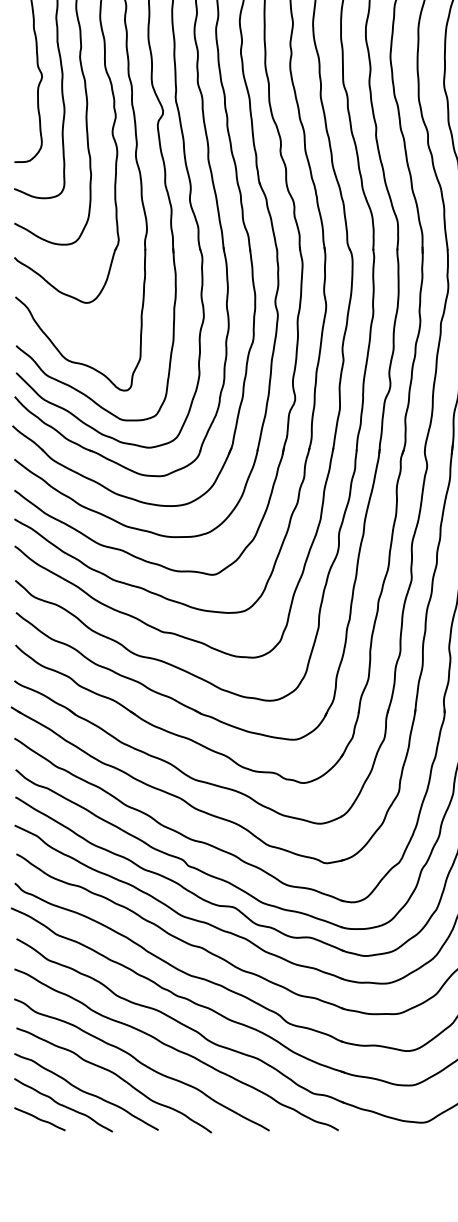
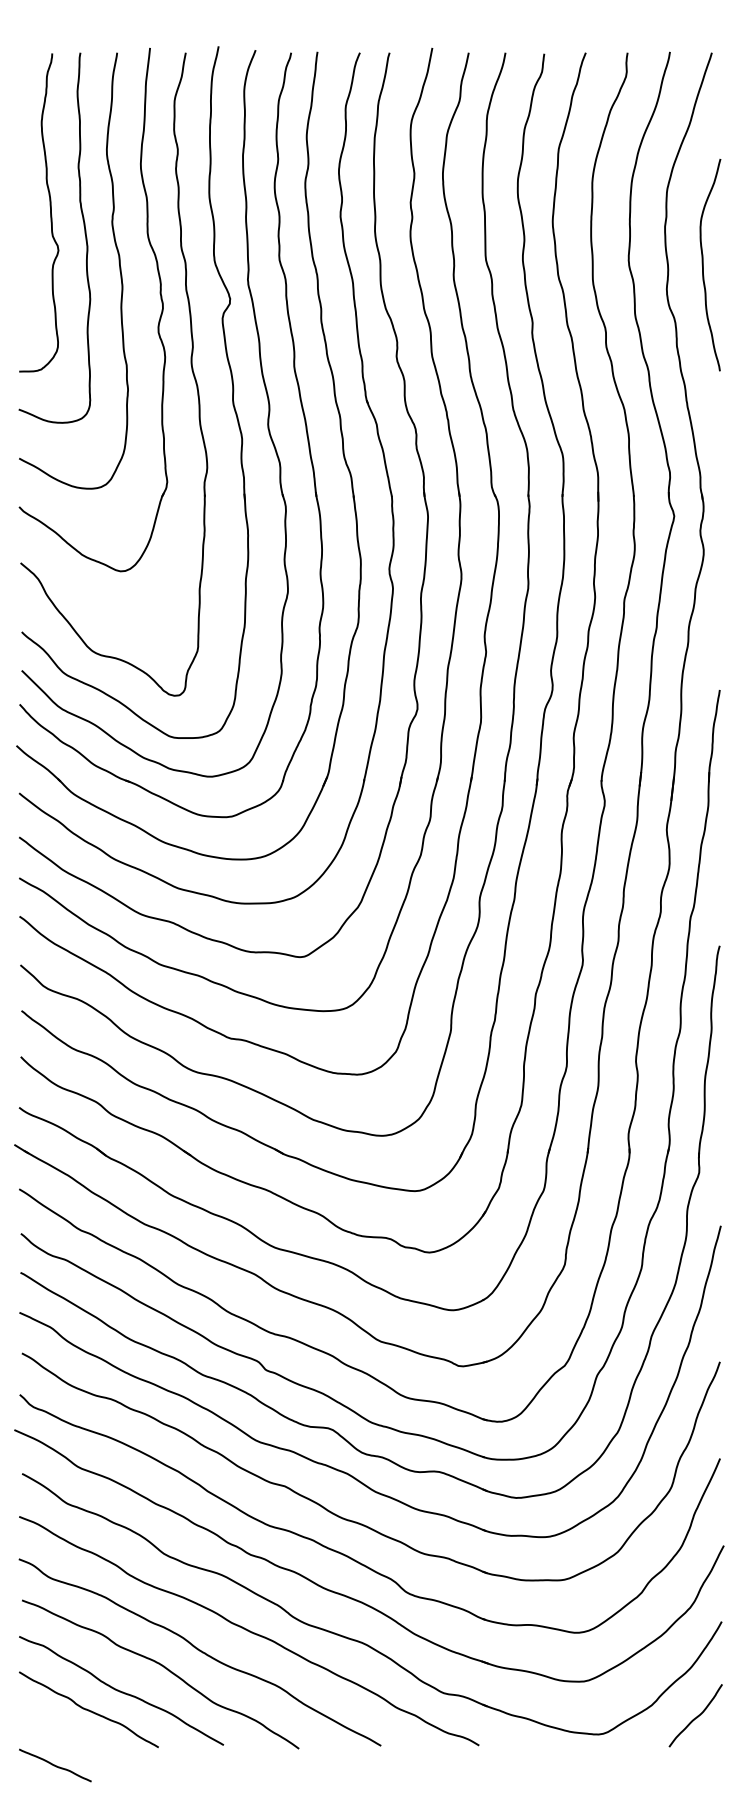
curve: (40, 1119) -> (55, 1765), moved

